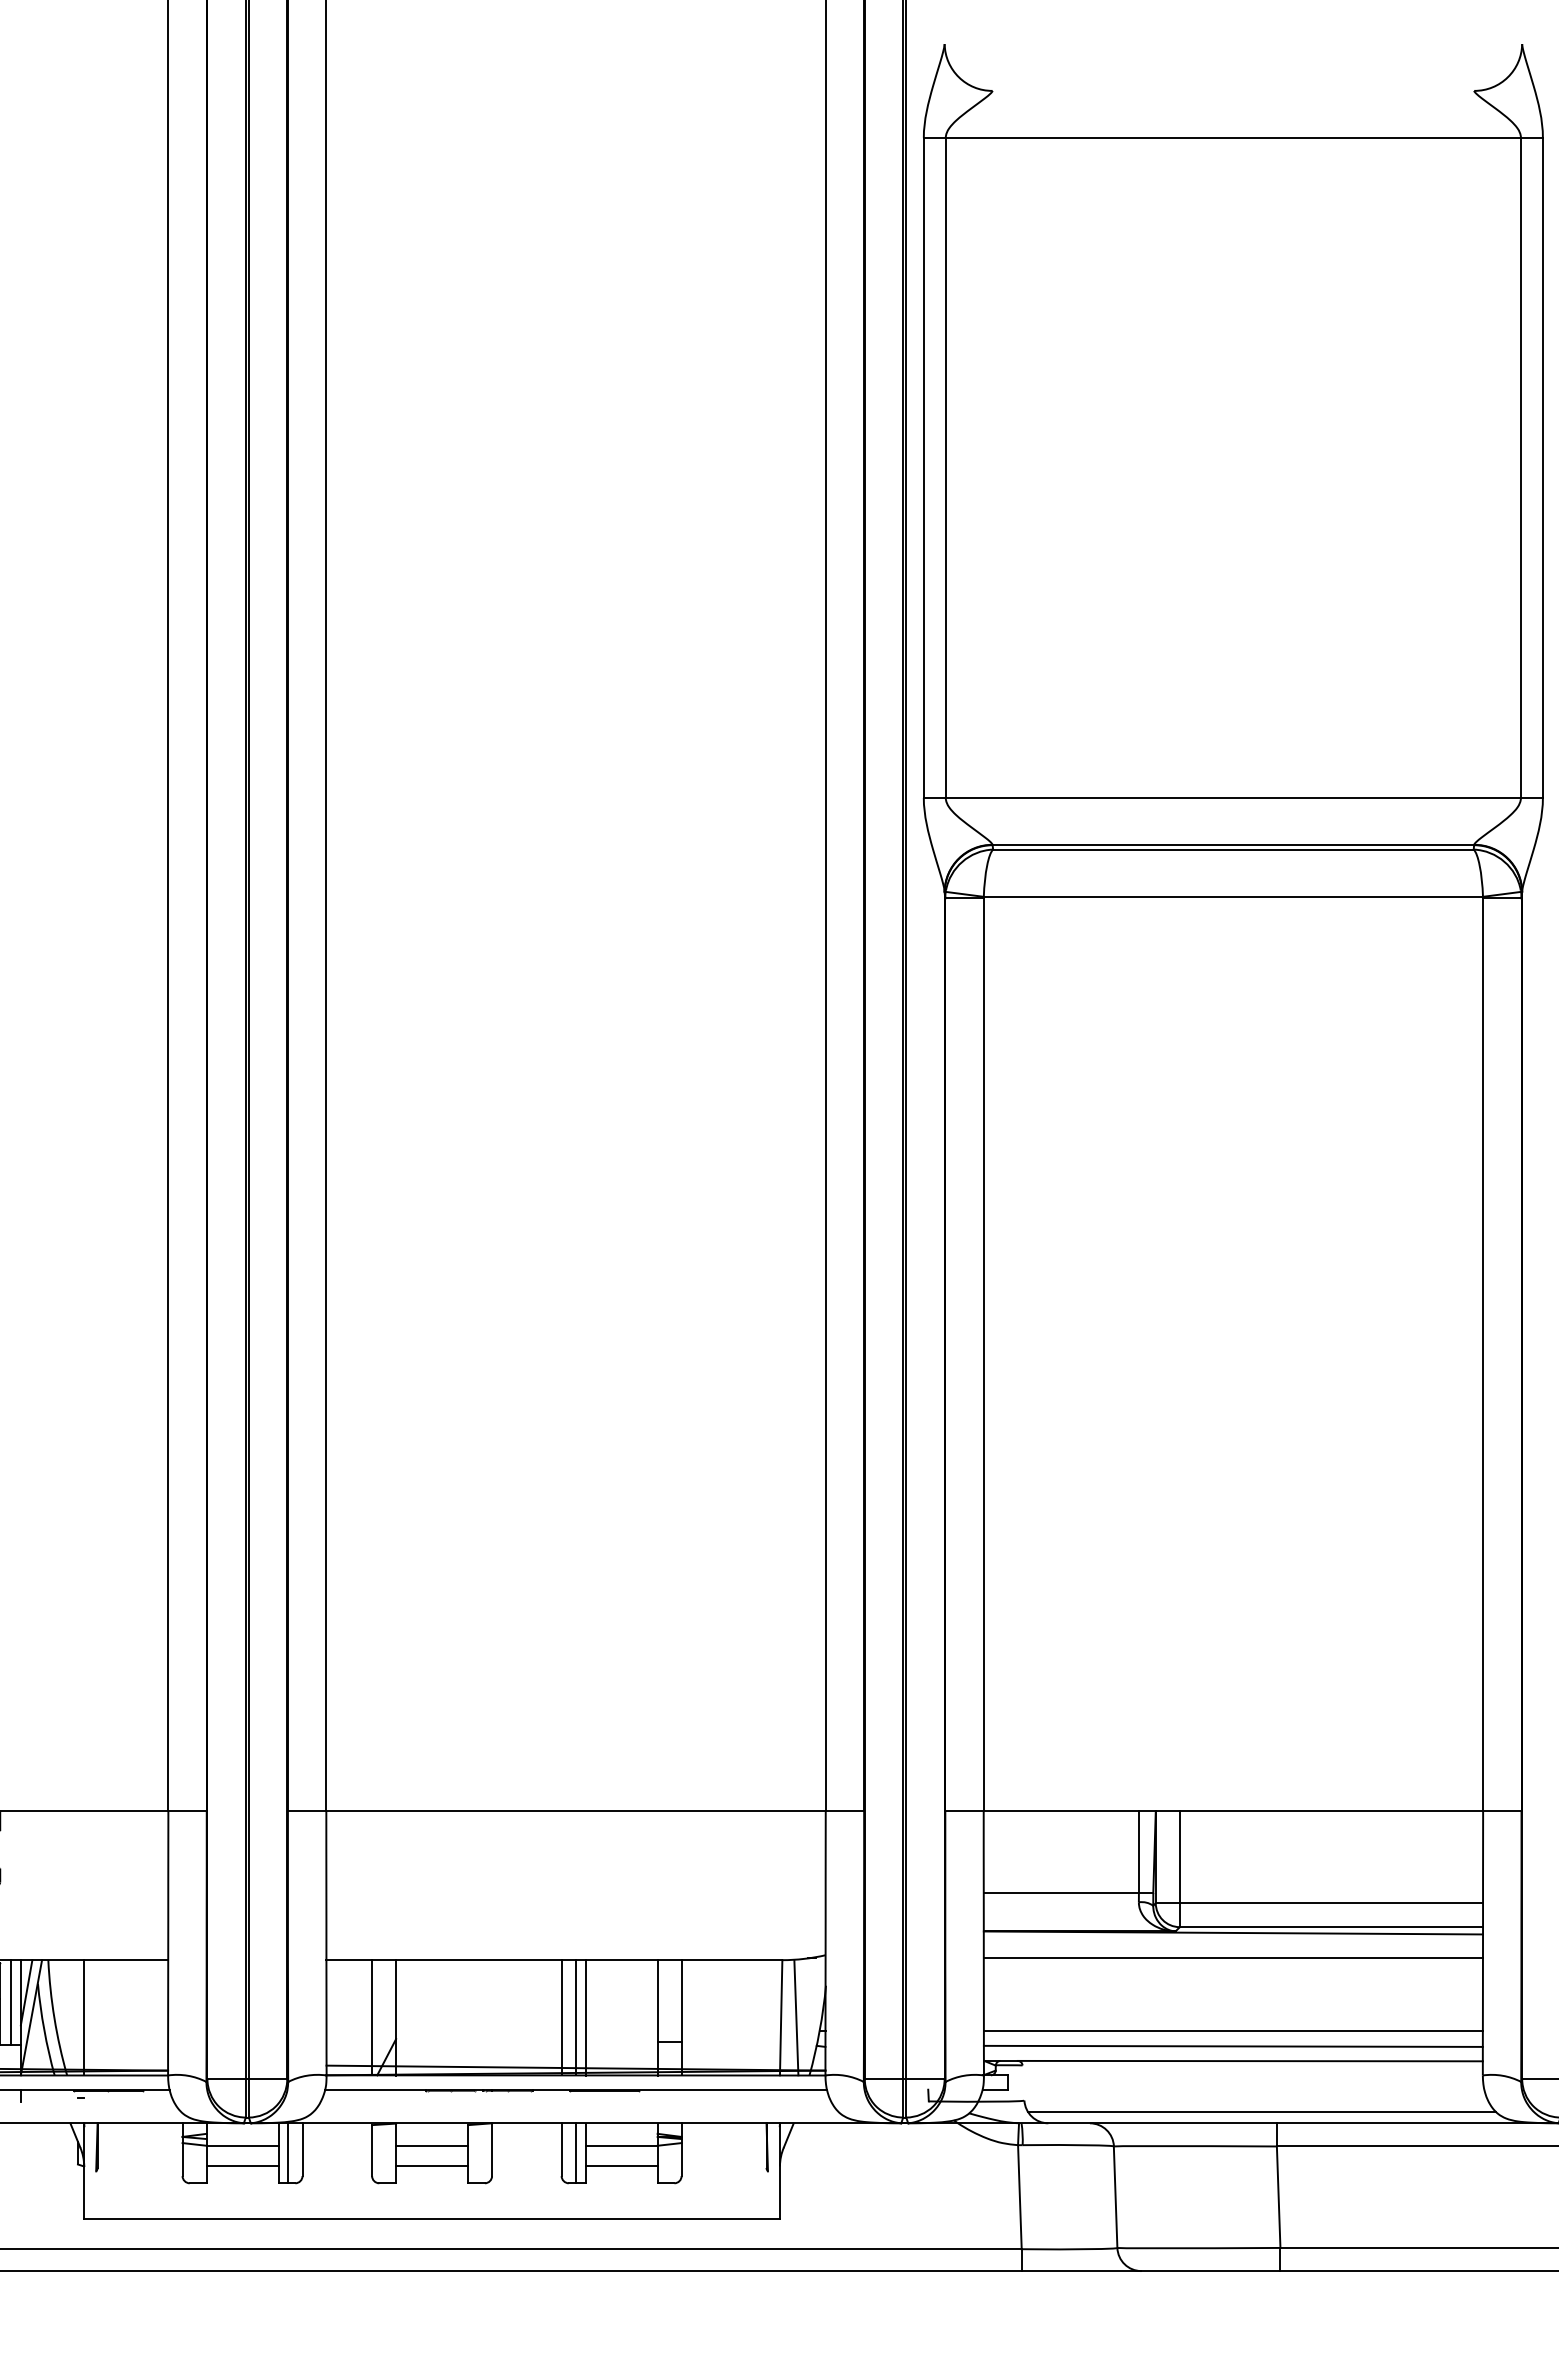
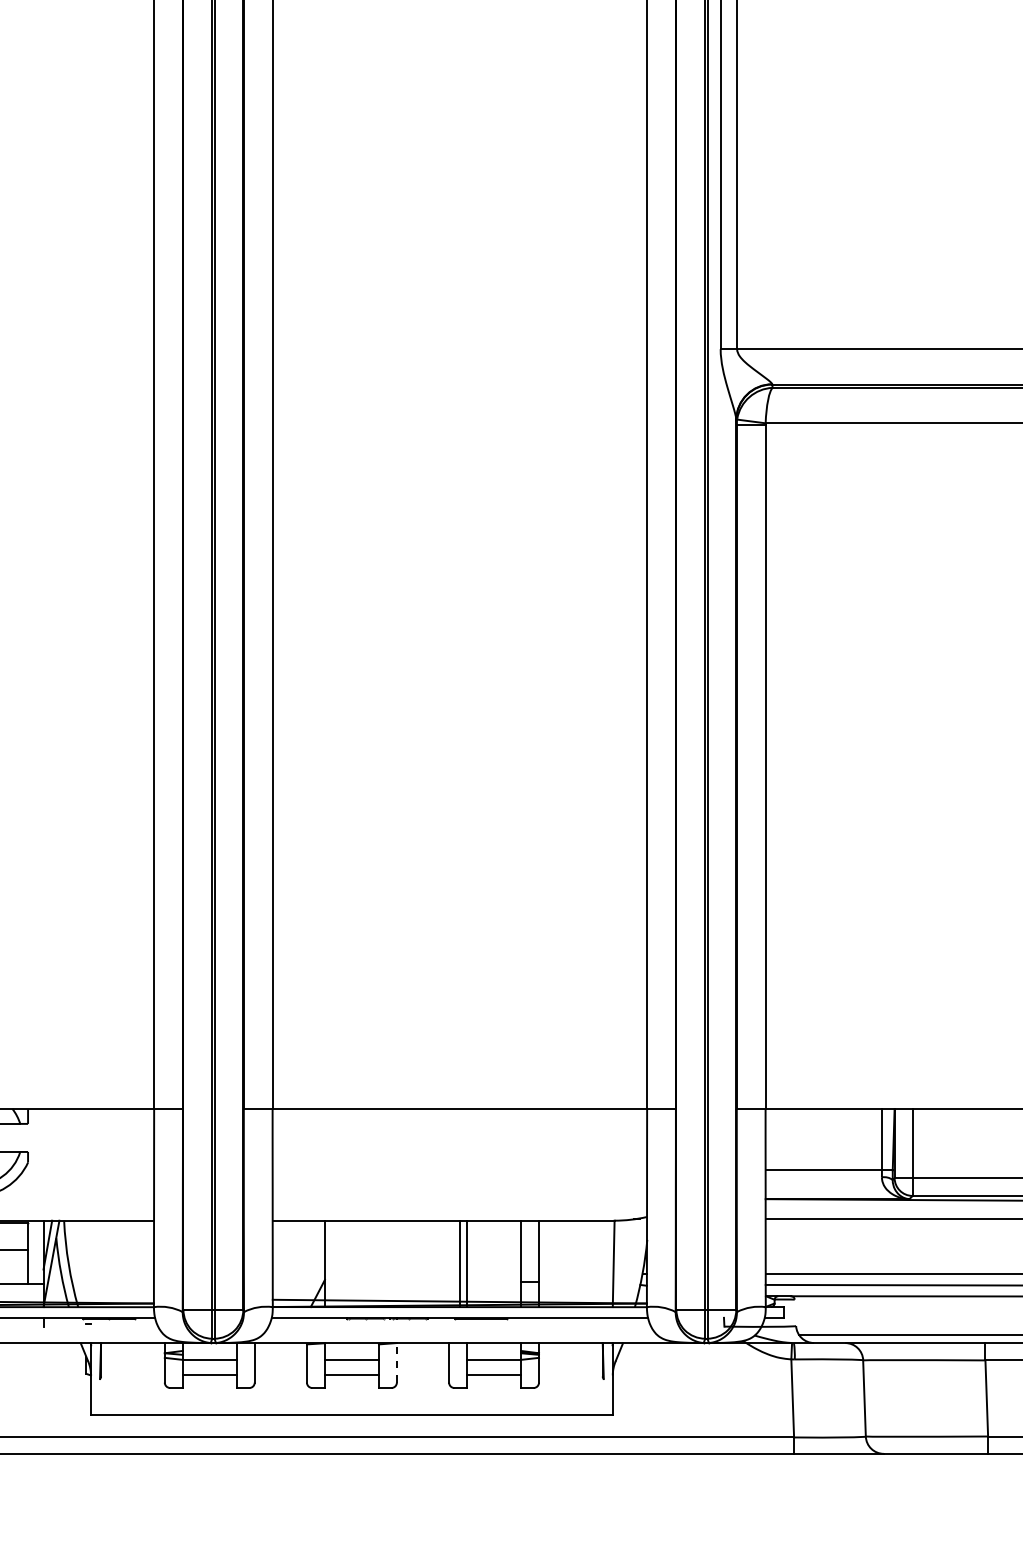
line: (11, 2002) -> (36, 1252), removed
line: (84, 2017) -> (91, 1263), removed
line: (372, 2017) -> (307, 1263), removed
line: (561, 2017) -> (448, 1263), removed
line: (796, 2017) -> (625, 1263), removed
line: (492, 2149) -> (397, 1362), solid -> dashed
line: (288, 2153) -> (244, 1365), removed
line: (576, 2153) -> (460, 1365), removed

